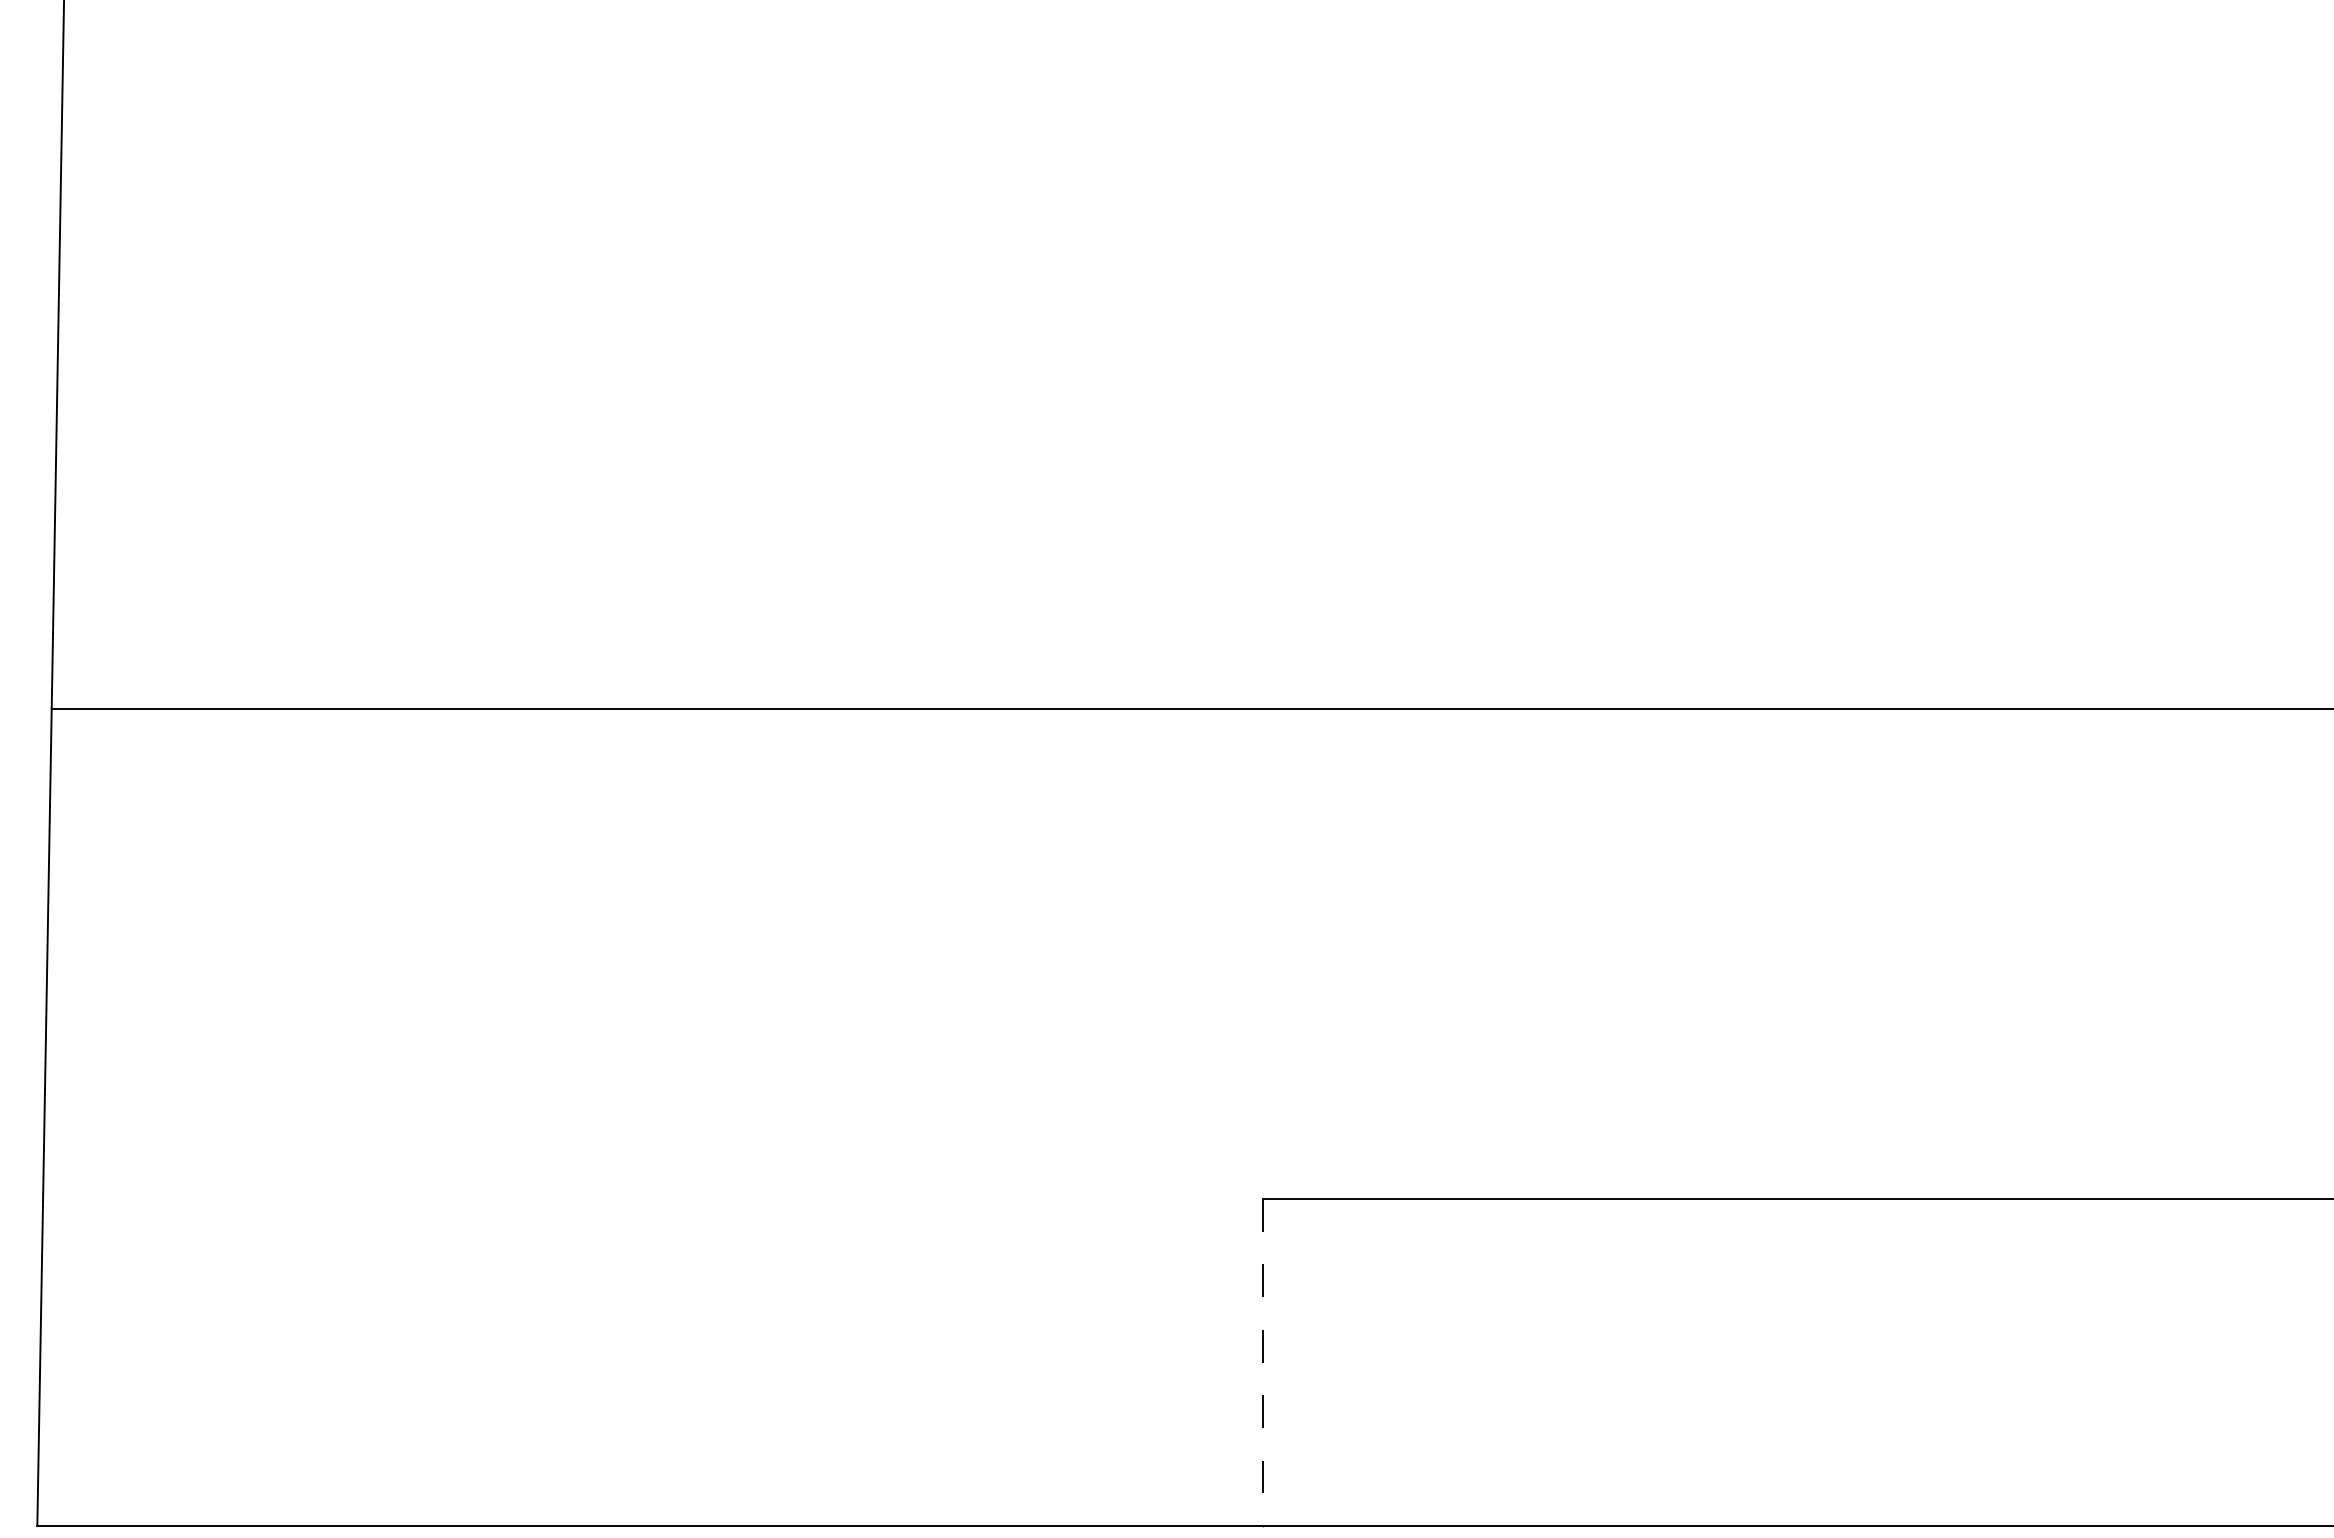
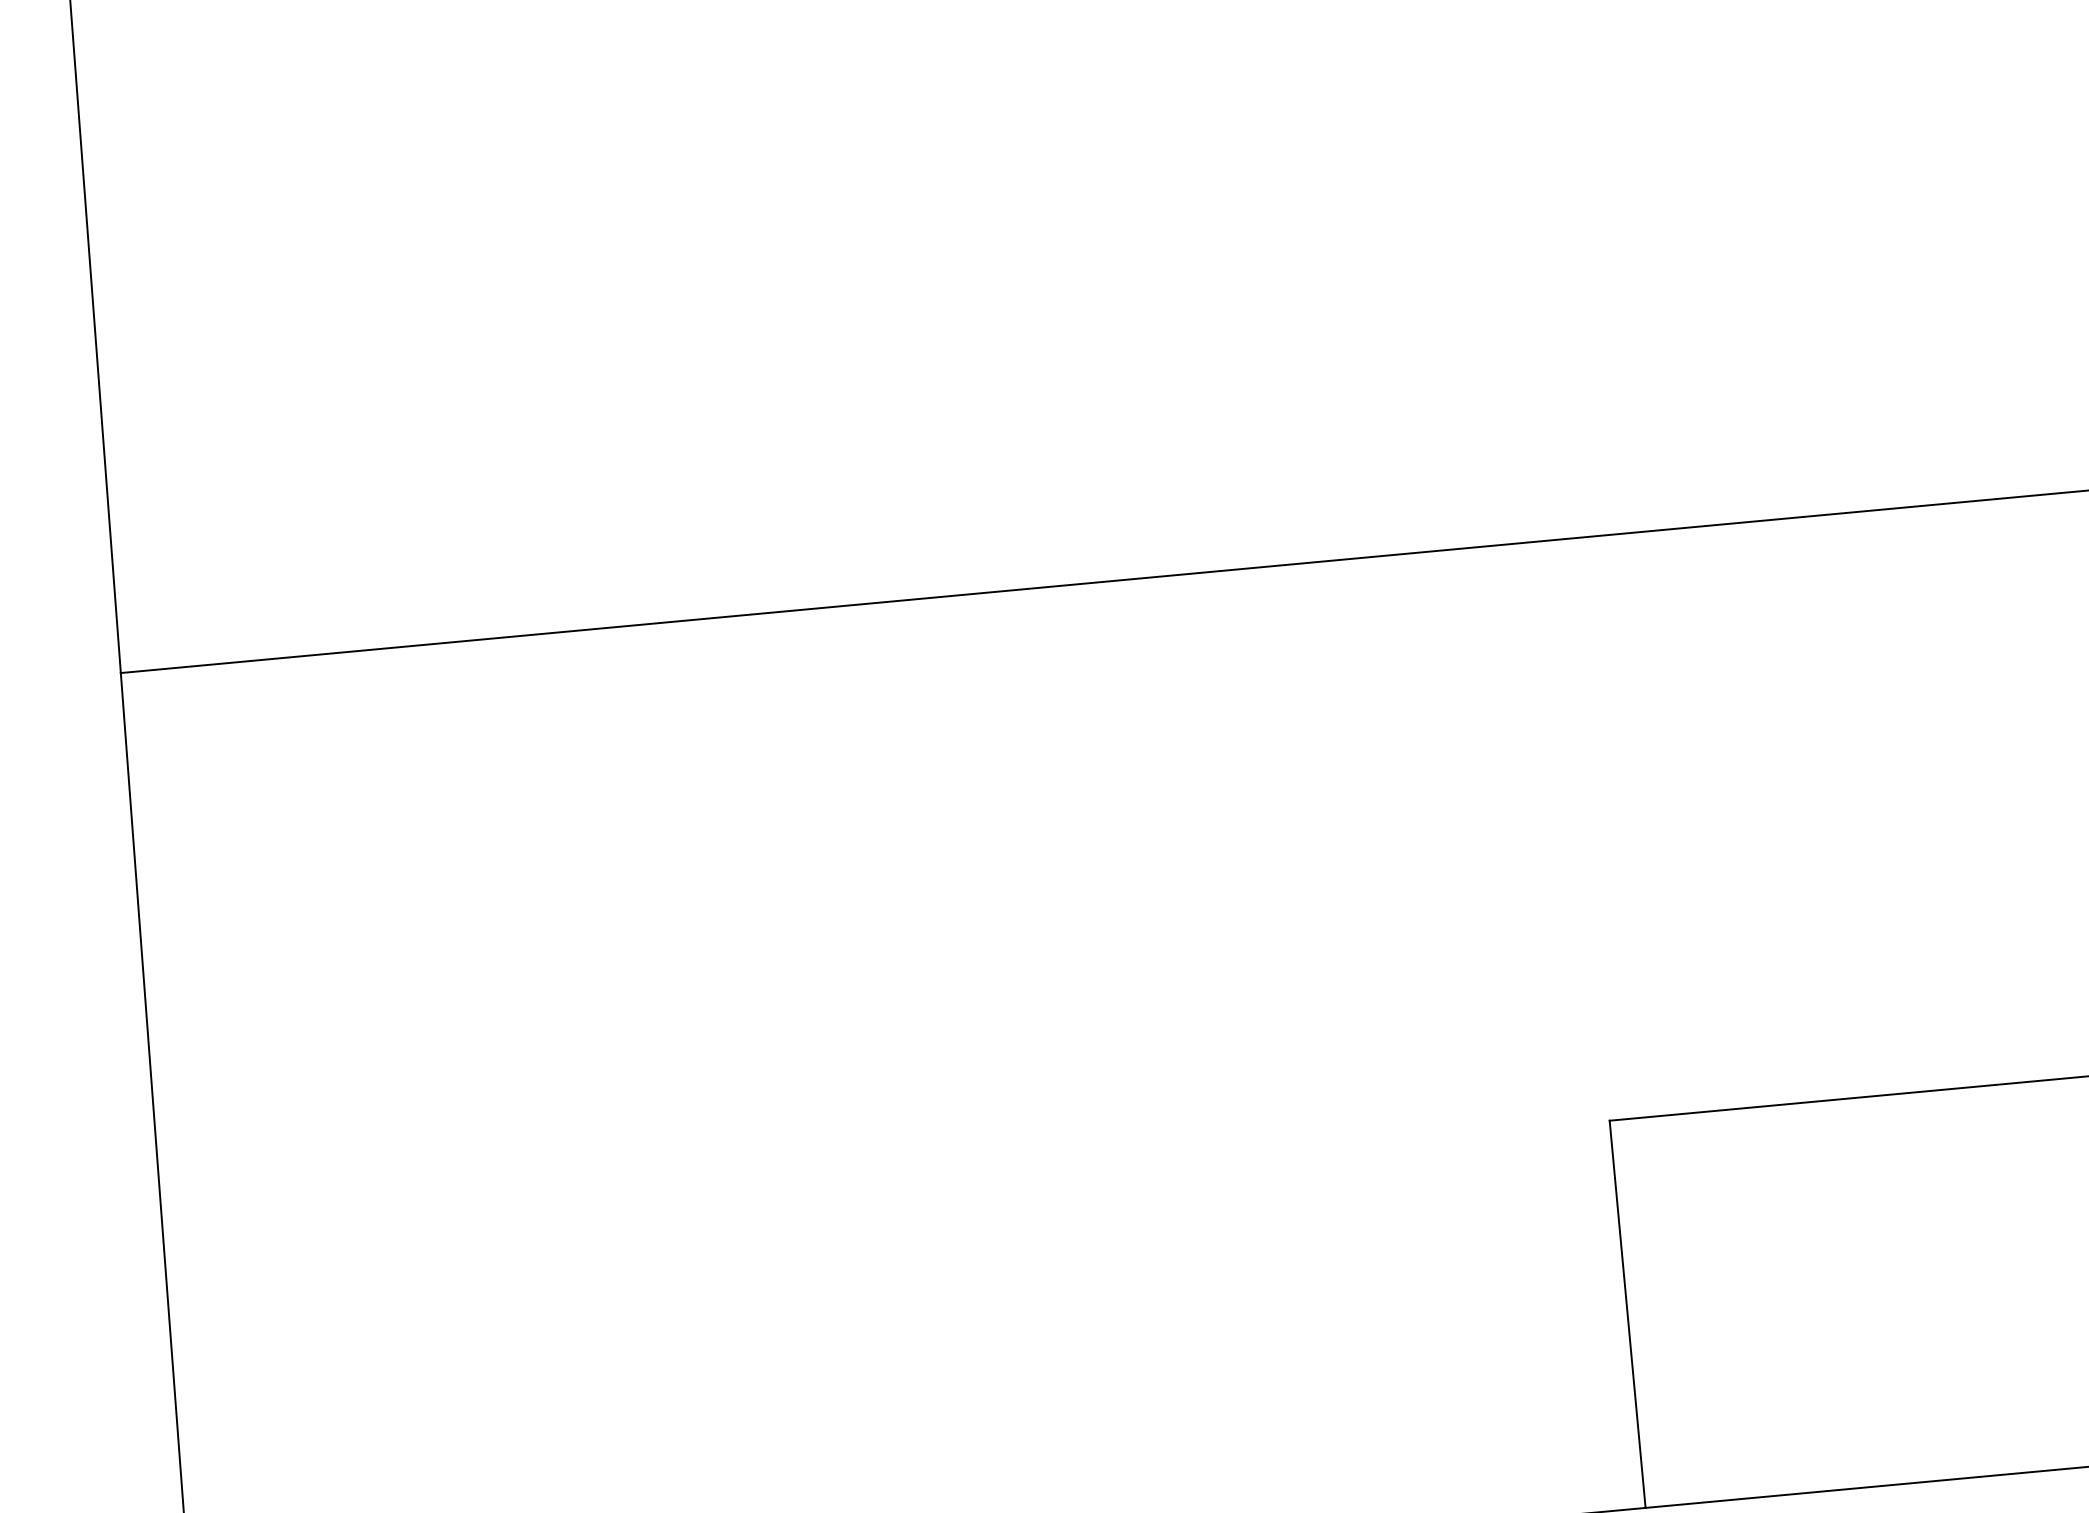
line: (1263, 1363) -> (1627, 1315), dashed -> solid

